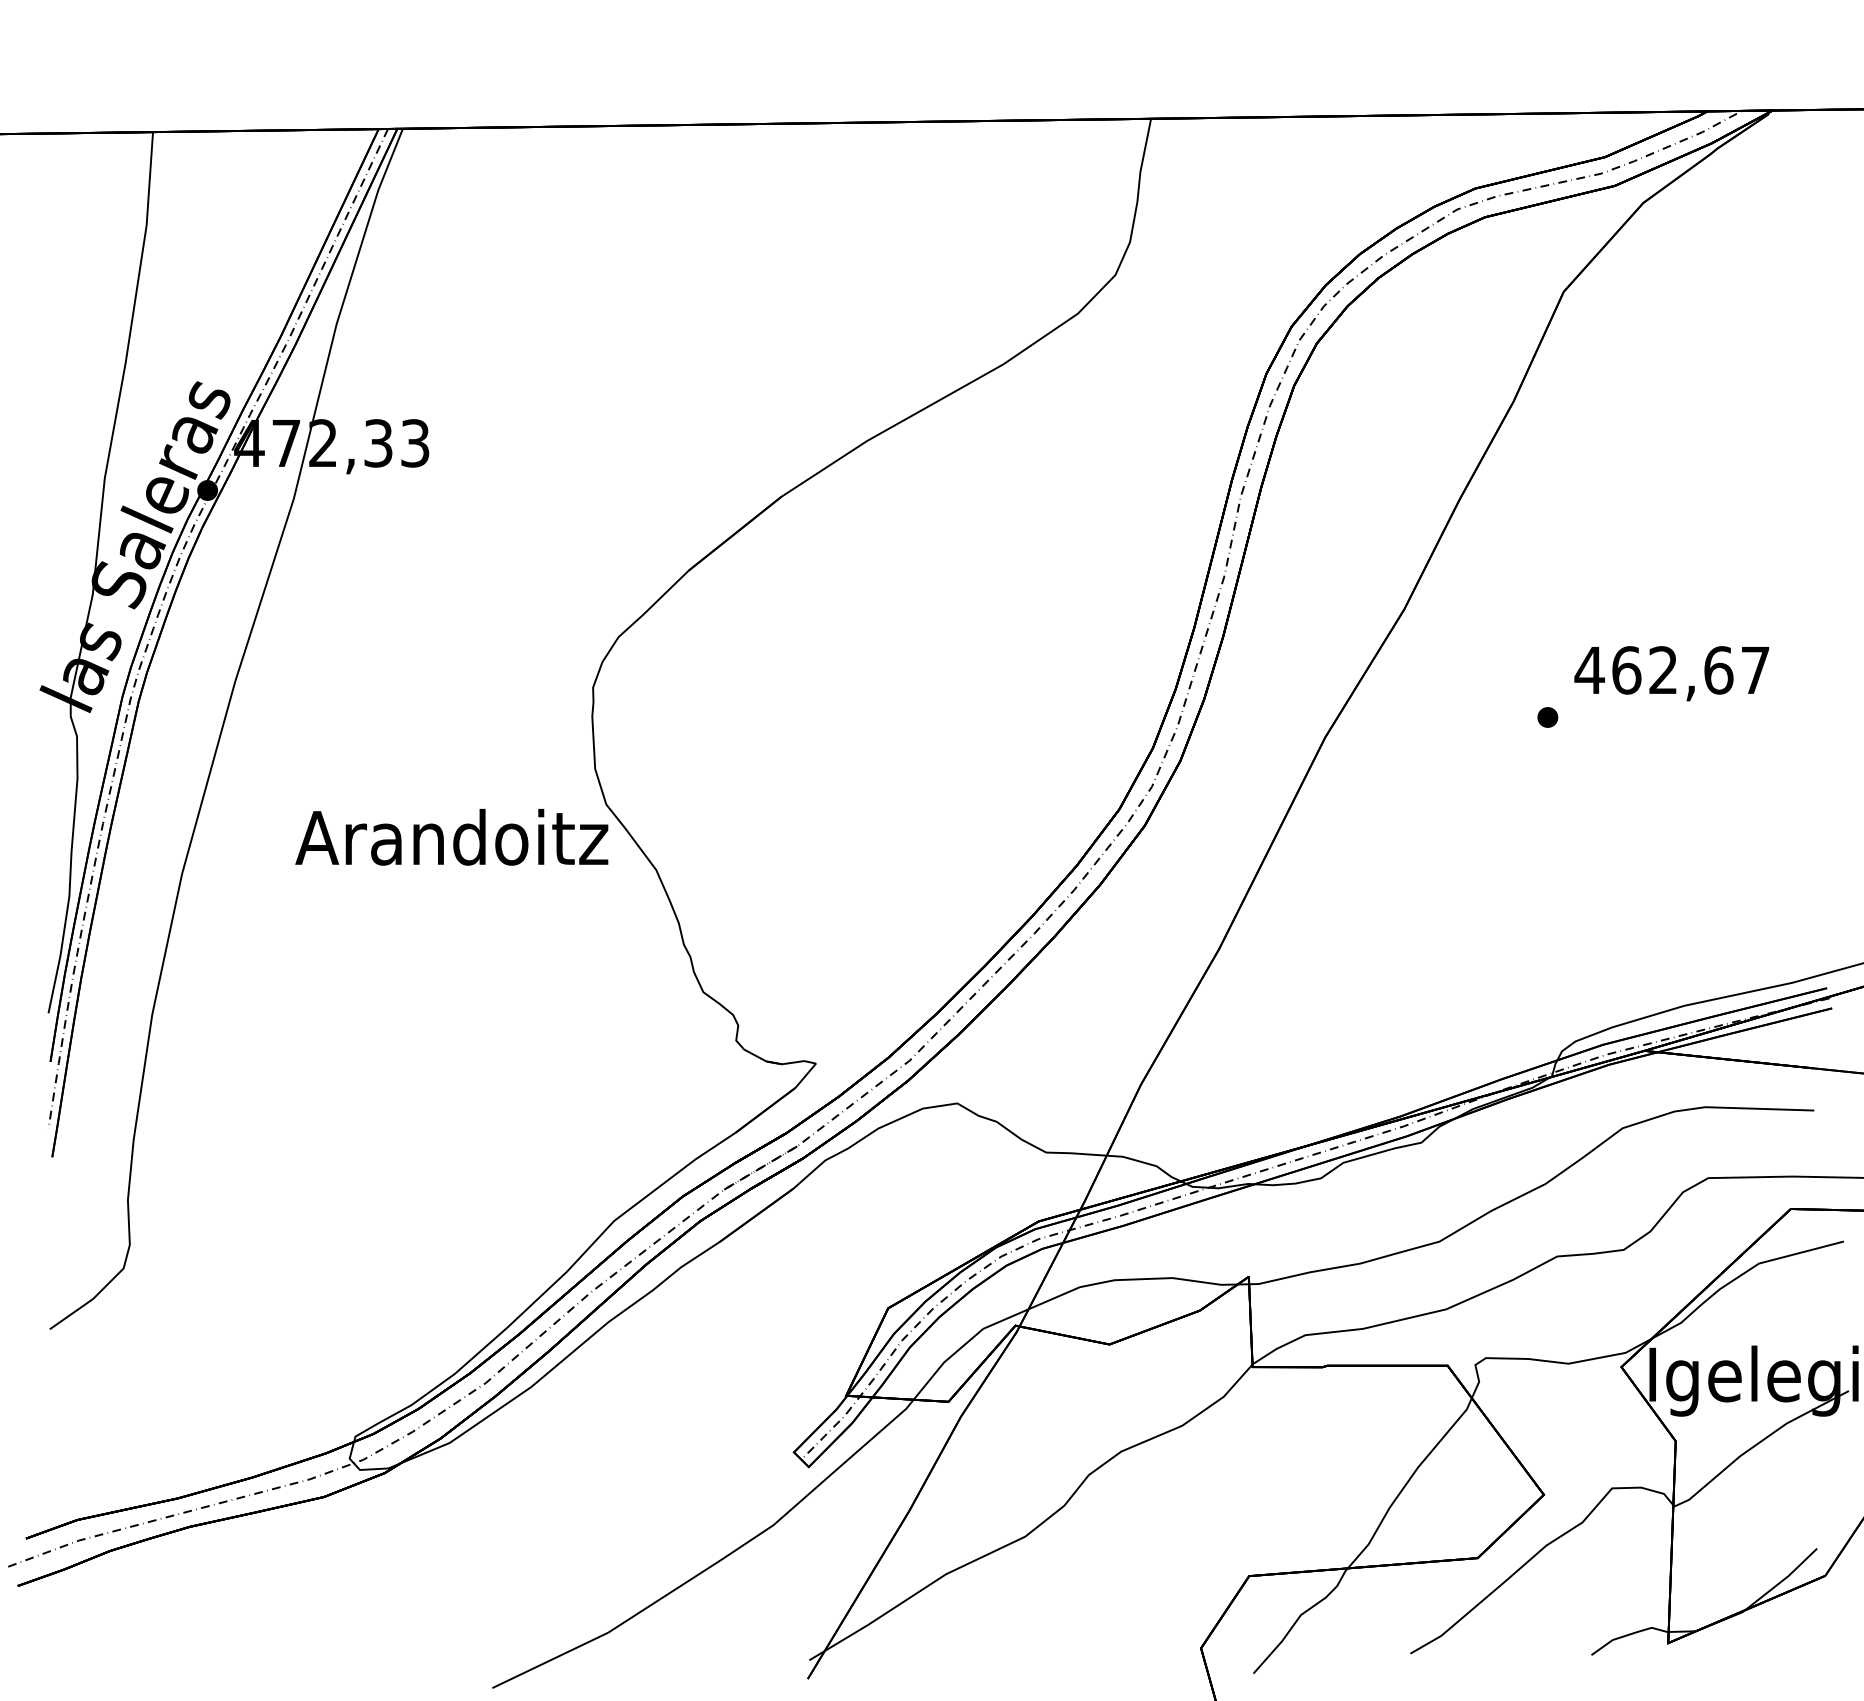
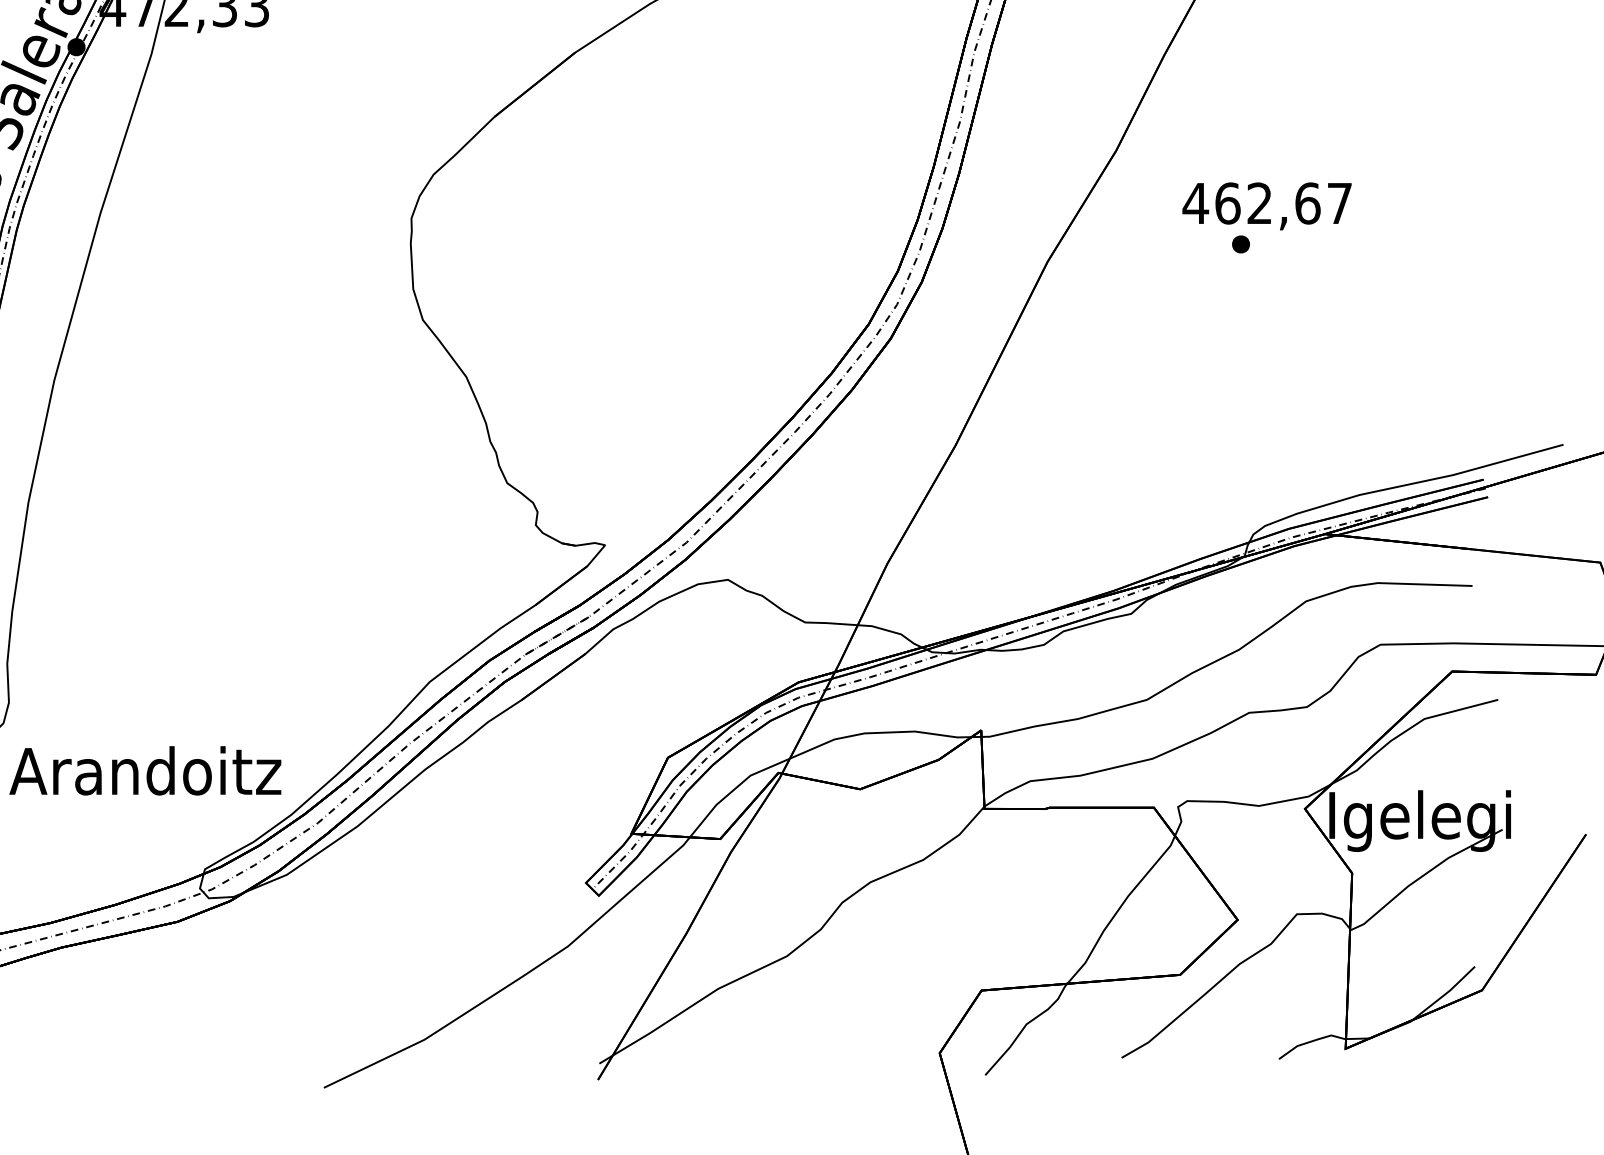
text: (1671, 673) -> (1266, 206), moved
text: (451, 837) -> (145, 771), moved

